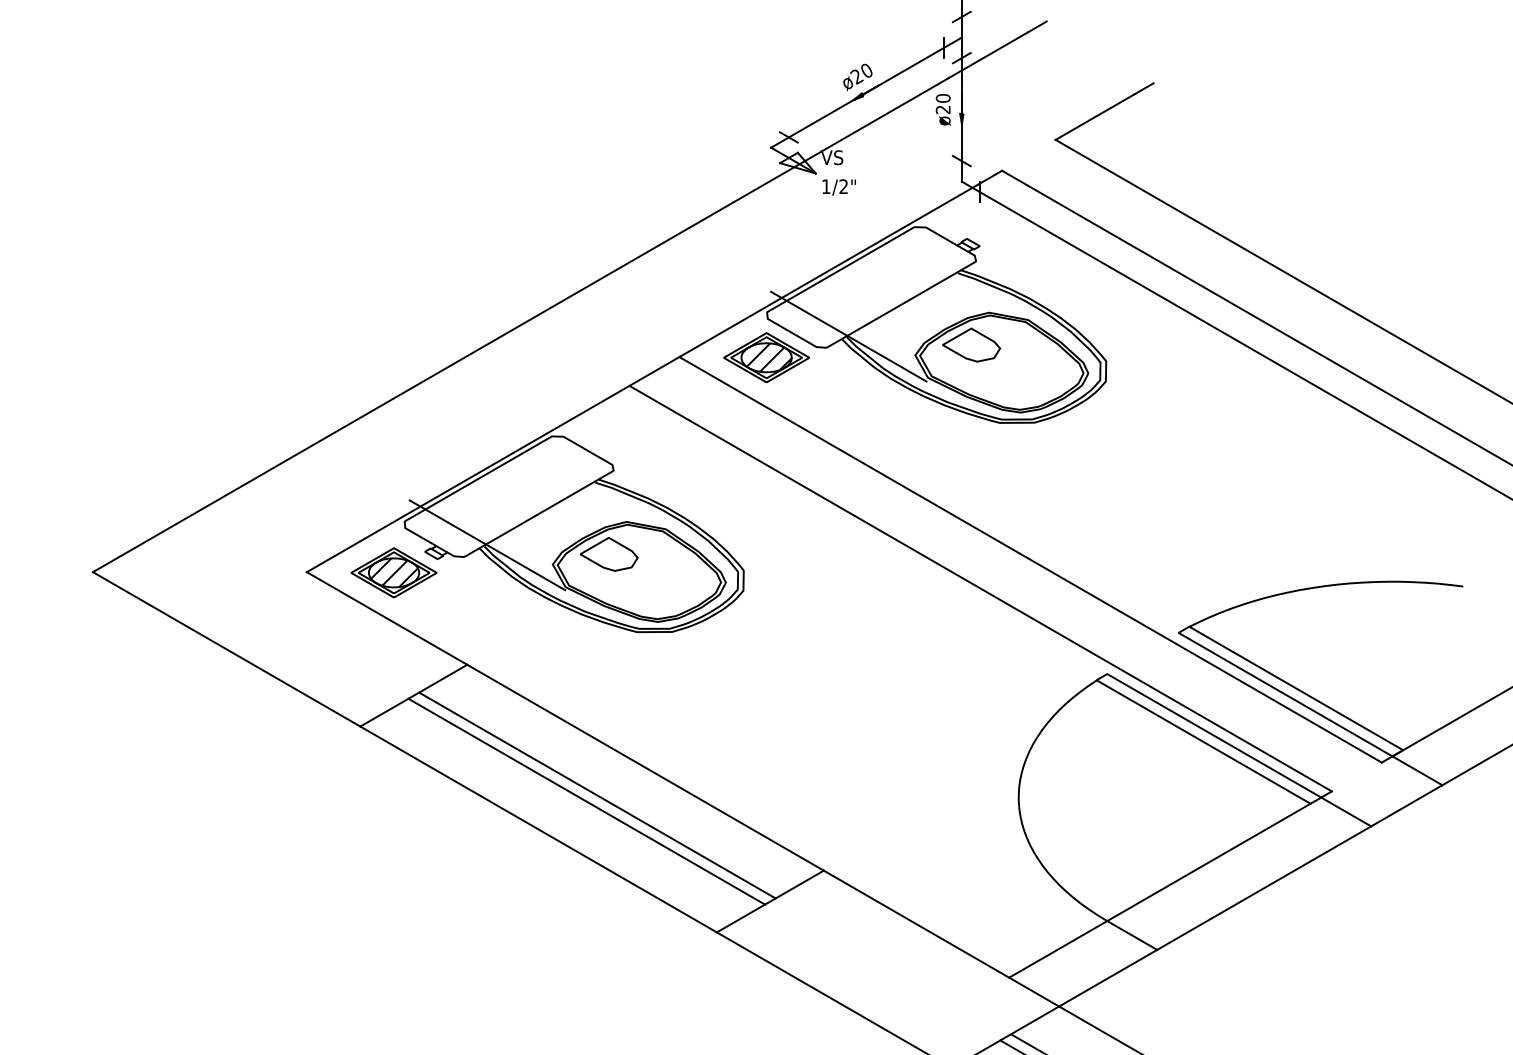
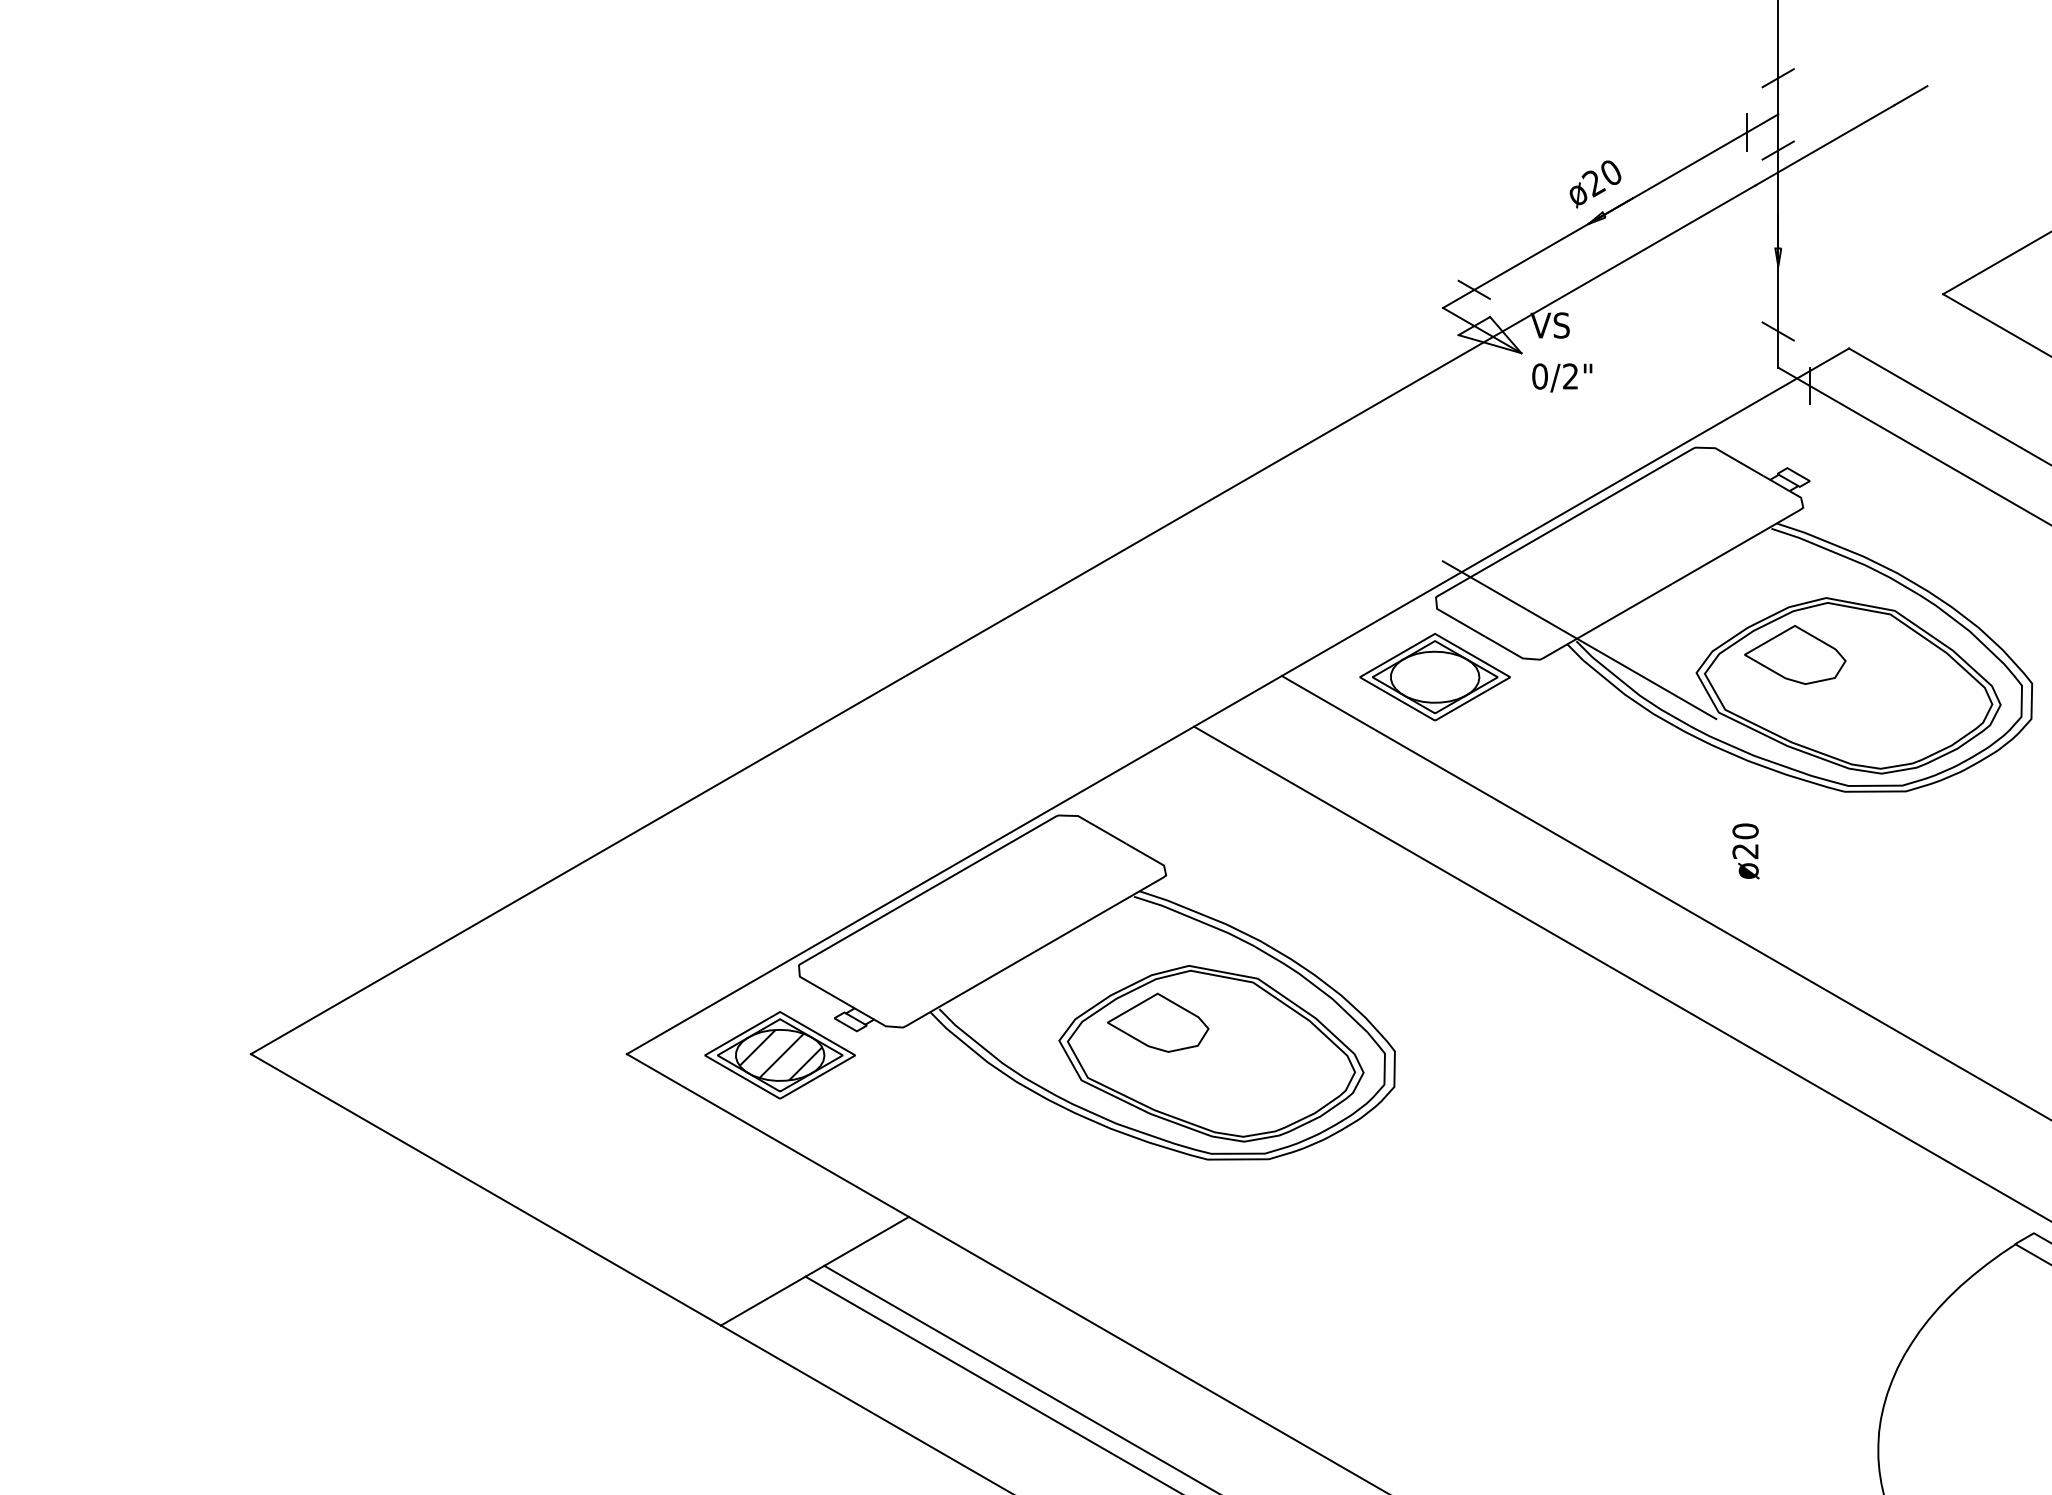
text: (943, 109) -> (1746, 850), moved
text: (825, 186) -> (1538, 376), 1/2" -> 0/2"
hatch: (767, 357) -> (1436, 676), removed
line: (487, 545) -> (944, 1007), removed

